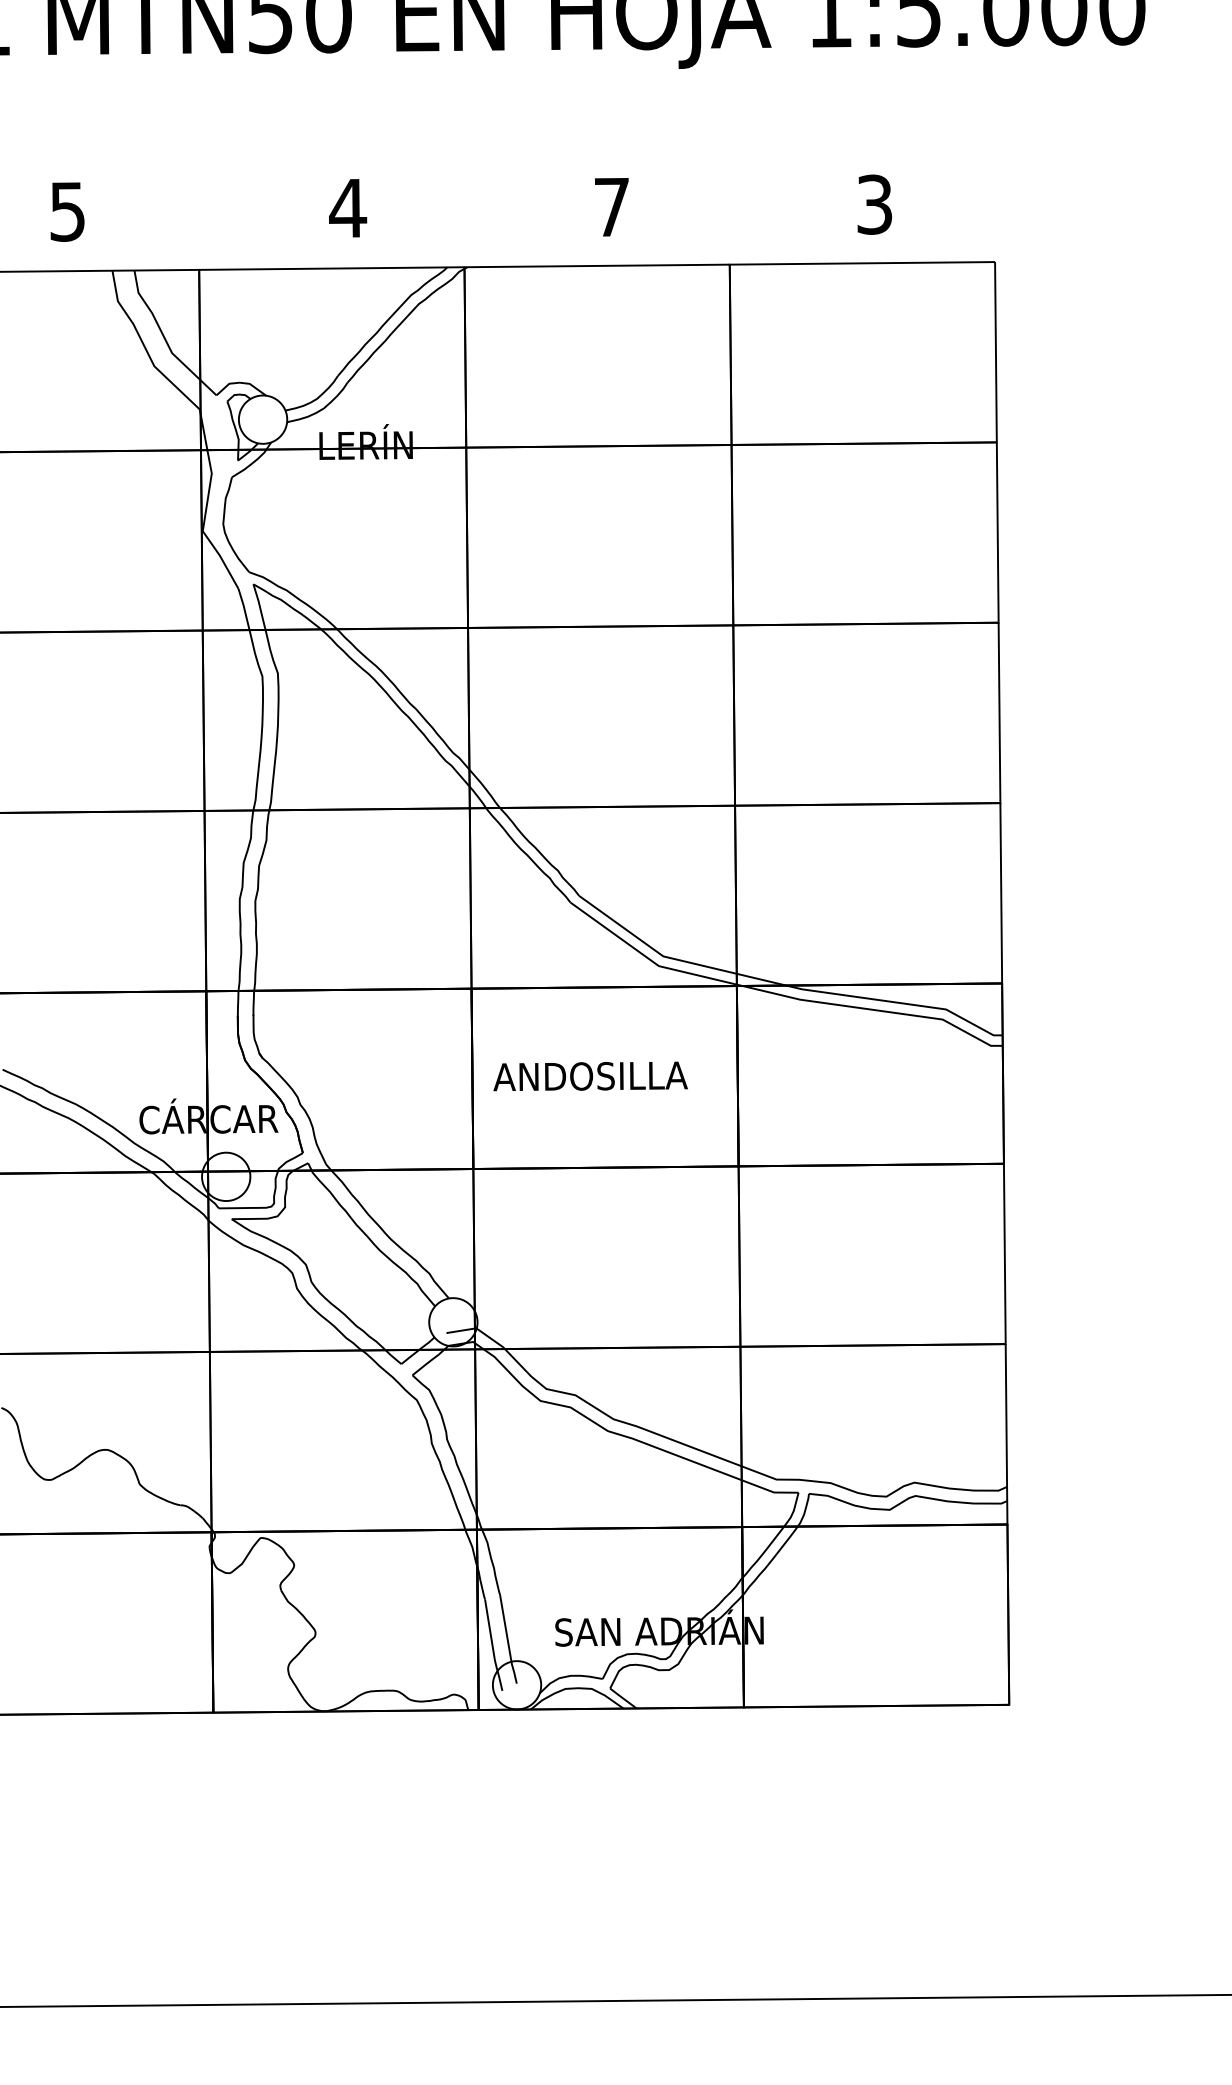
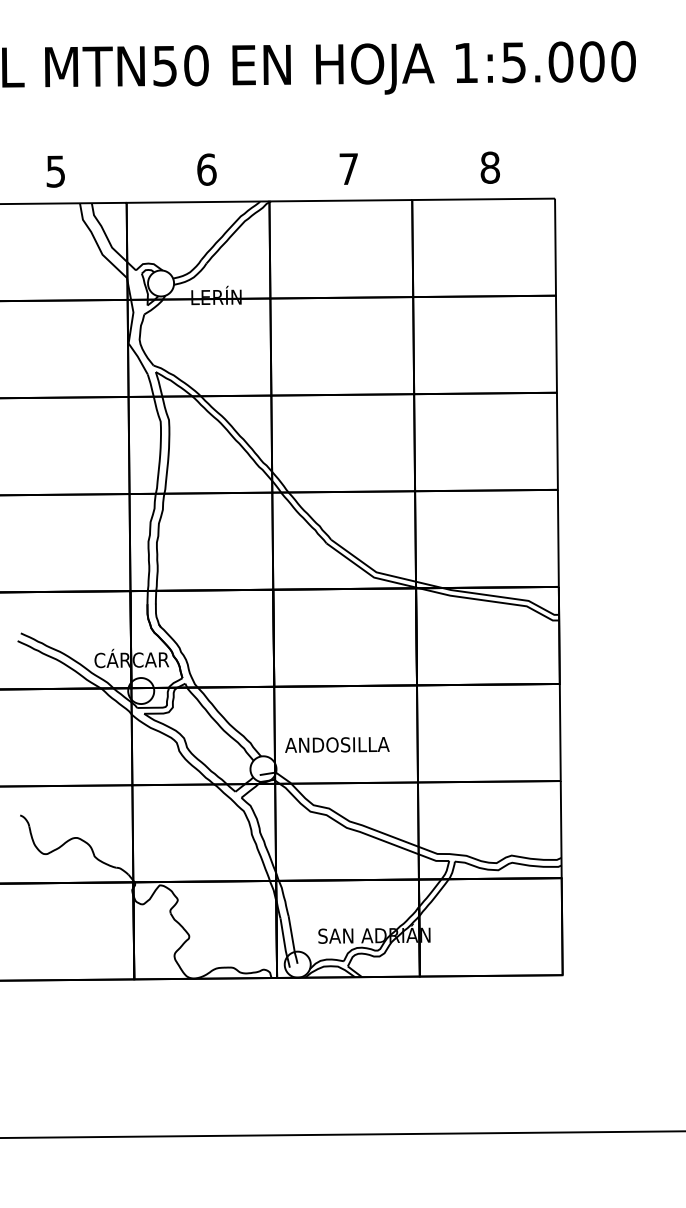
text: (873, 204) -> (489, 167), 3 -> 8
text: (347, 207) -> (206, 169), 4 -> 6
text: (590, 1075) -> (337, 744), moved

